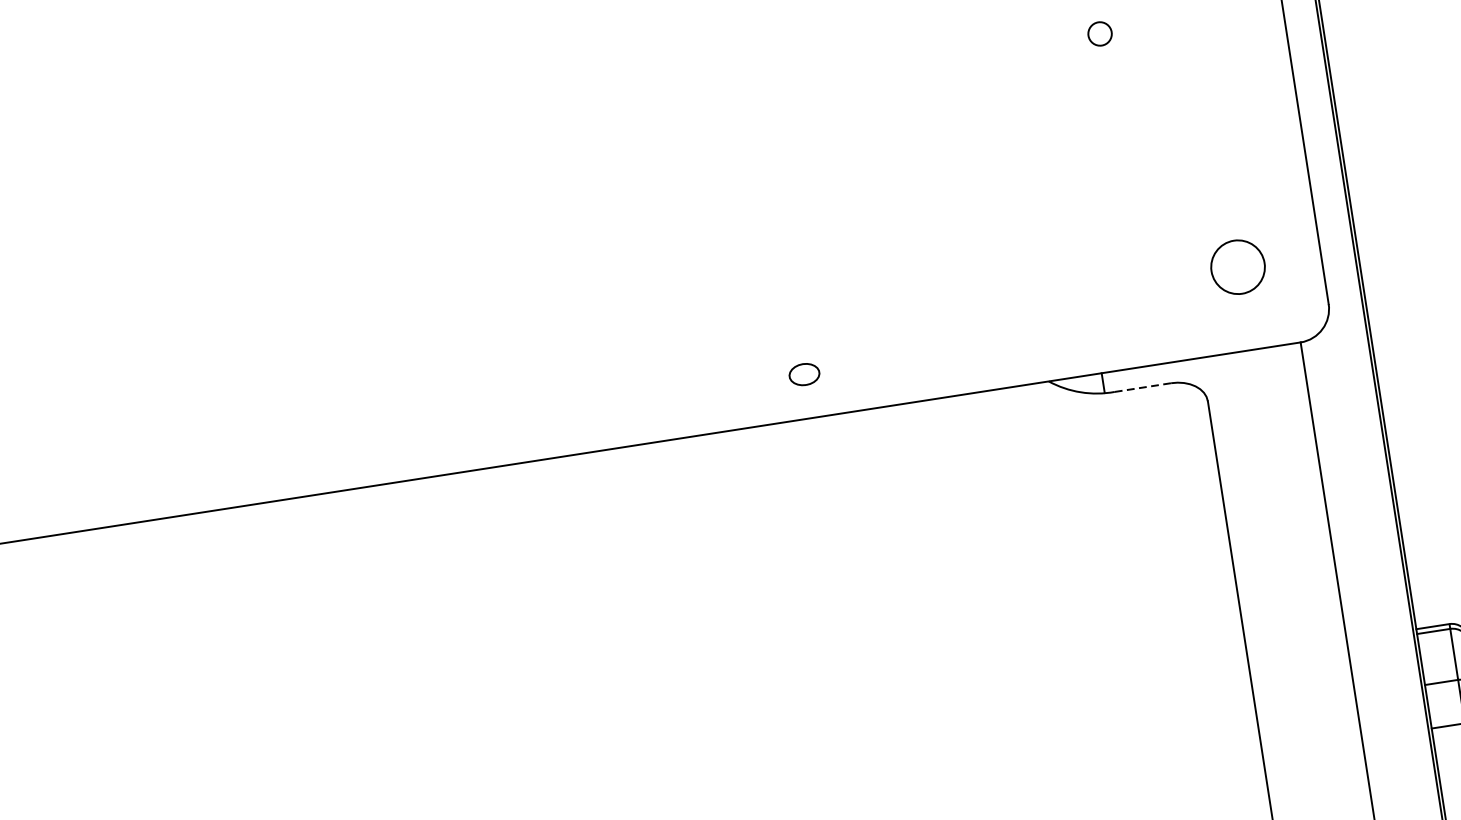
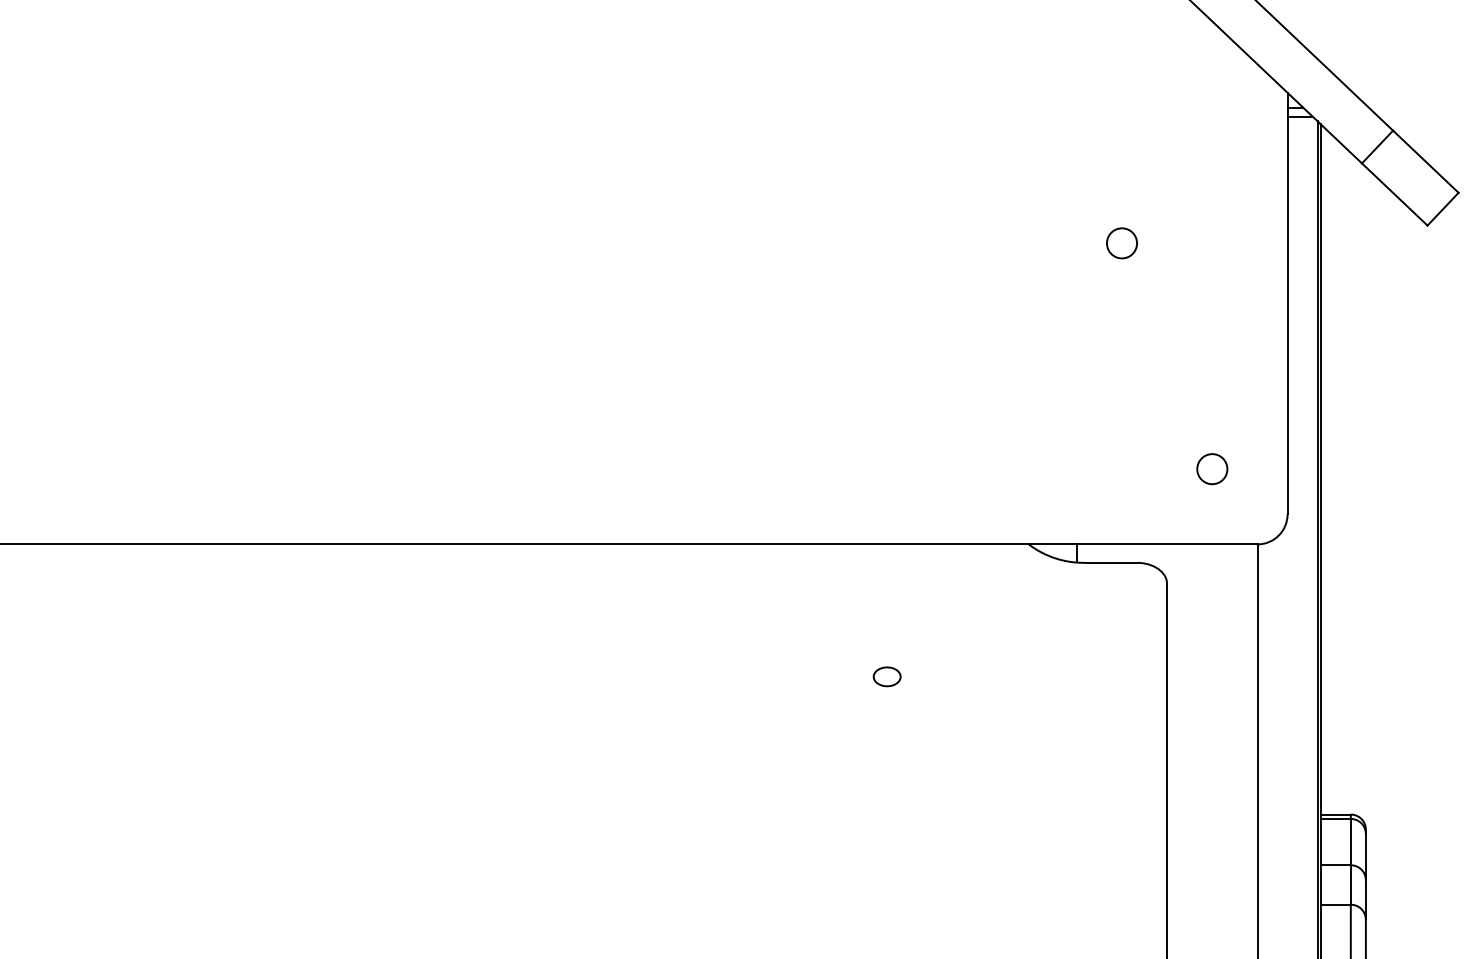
circle: (1099, 34) -> (1121, 243), size x1.43
circle: (1238, 267) -> (1212, 469), size x0.62
part: (803, 374) -> (886, 676), moved
line: (1142, 387) -> (1111, 562), dashed -> solid

